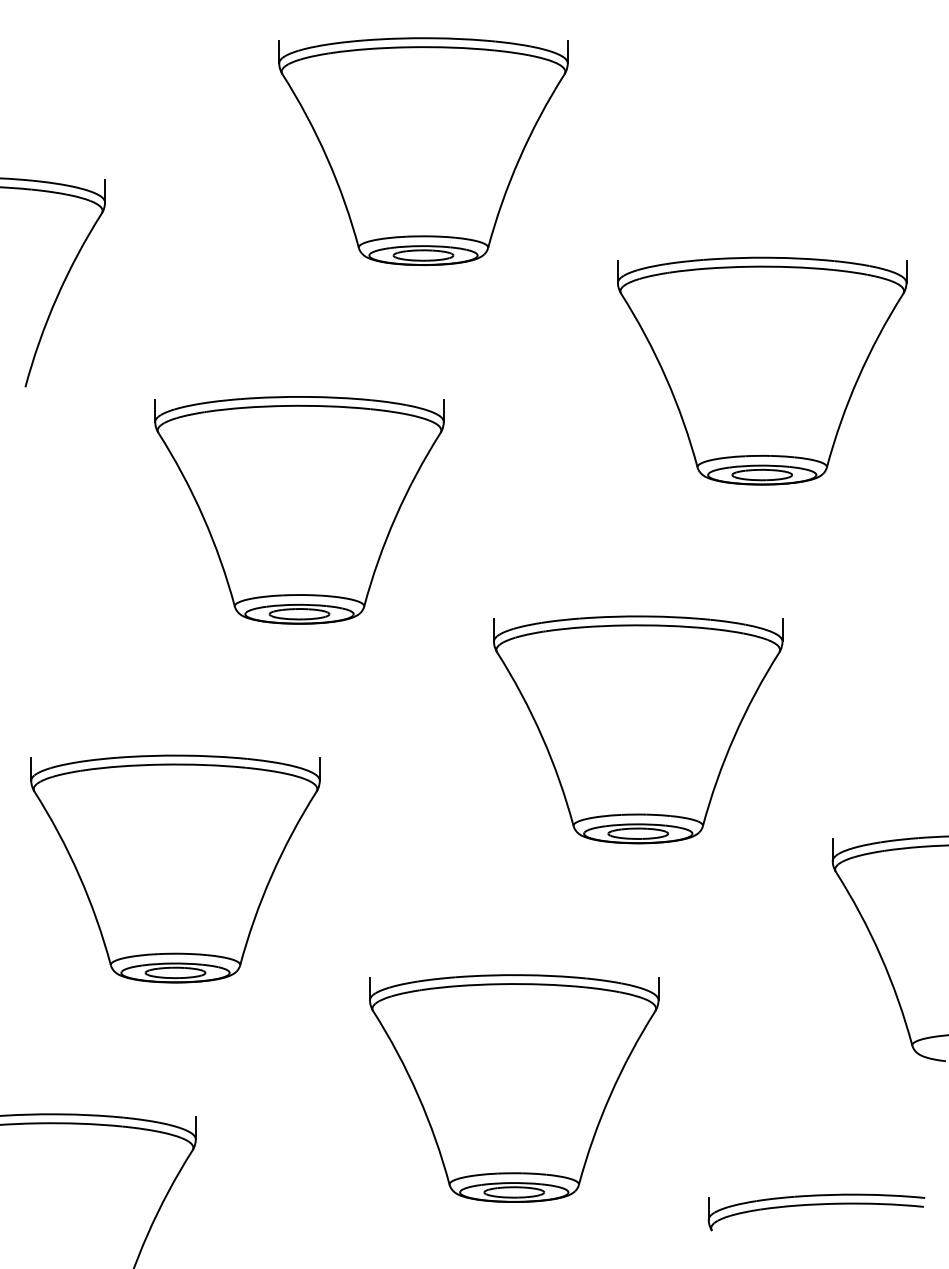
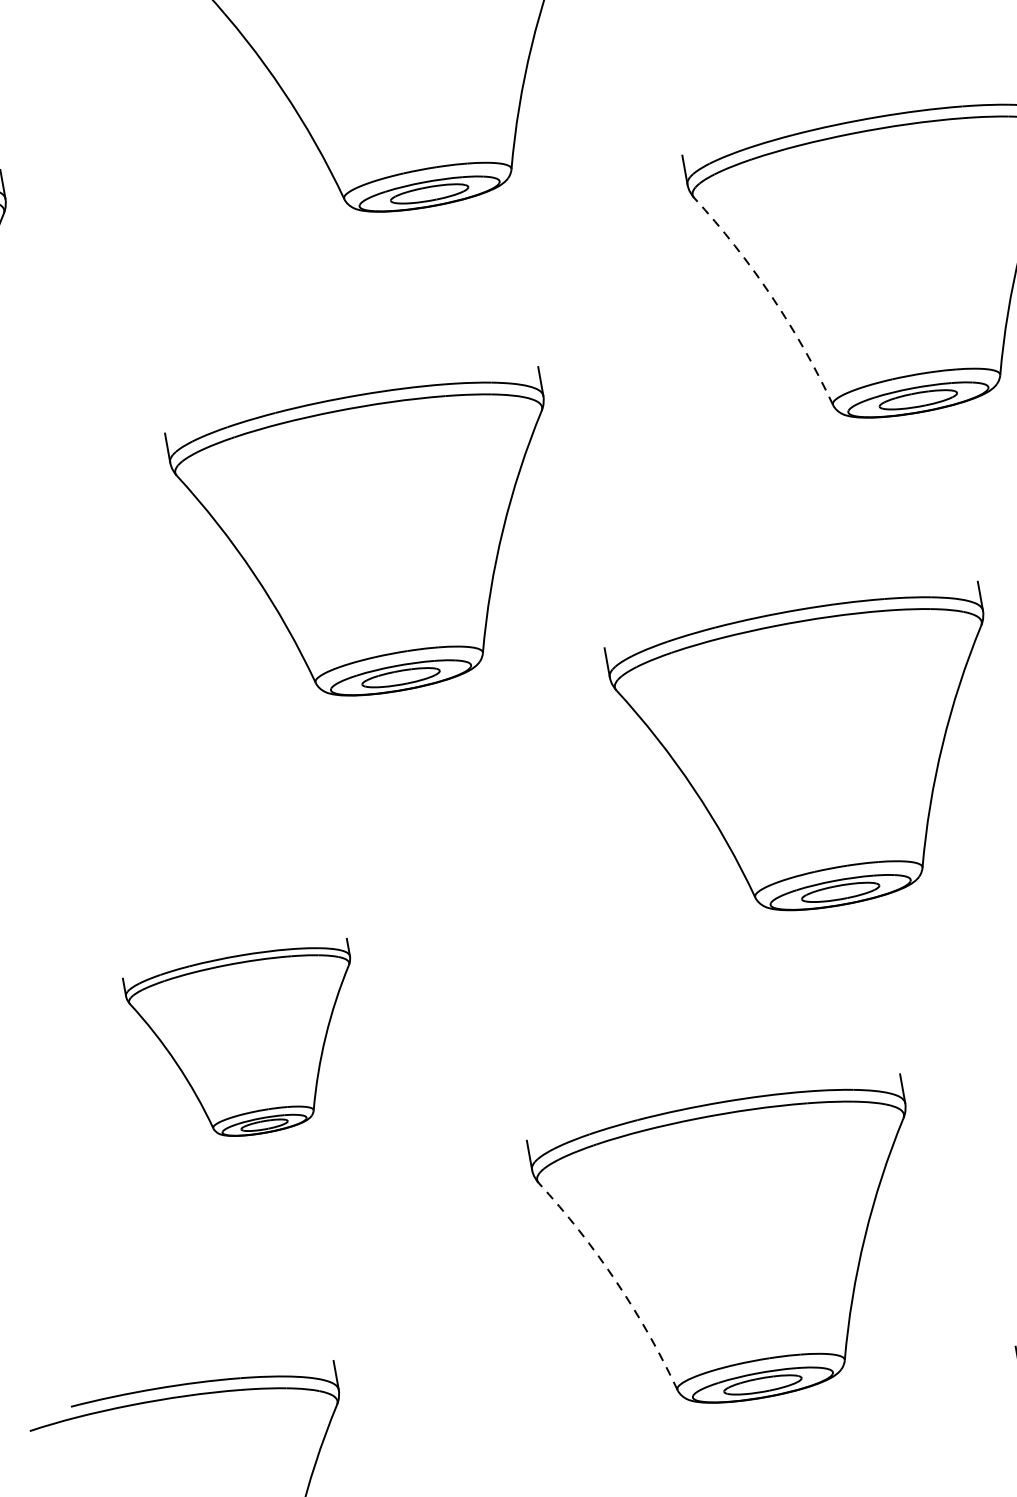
arc: (666, 377) -> (772, 295), solid -> dashed
part: (299, 510) -> (377, 543), moved
part: (175, 868) -> (250, 1043), size x0.6
arc: (418, 1095) -> (616, 1281), solid -> dashed

